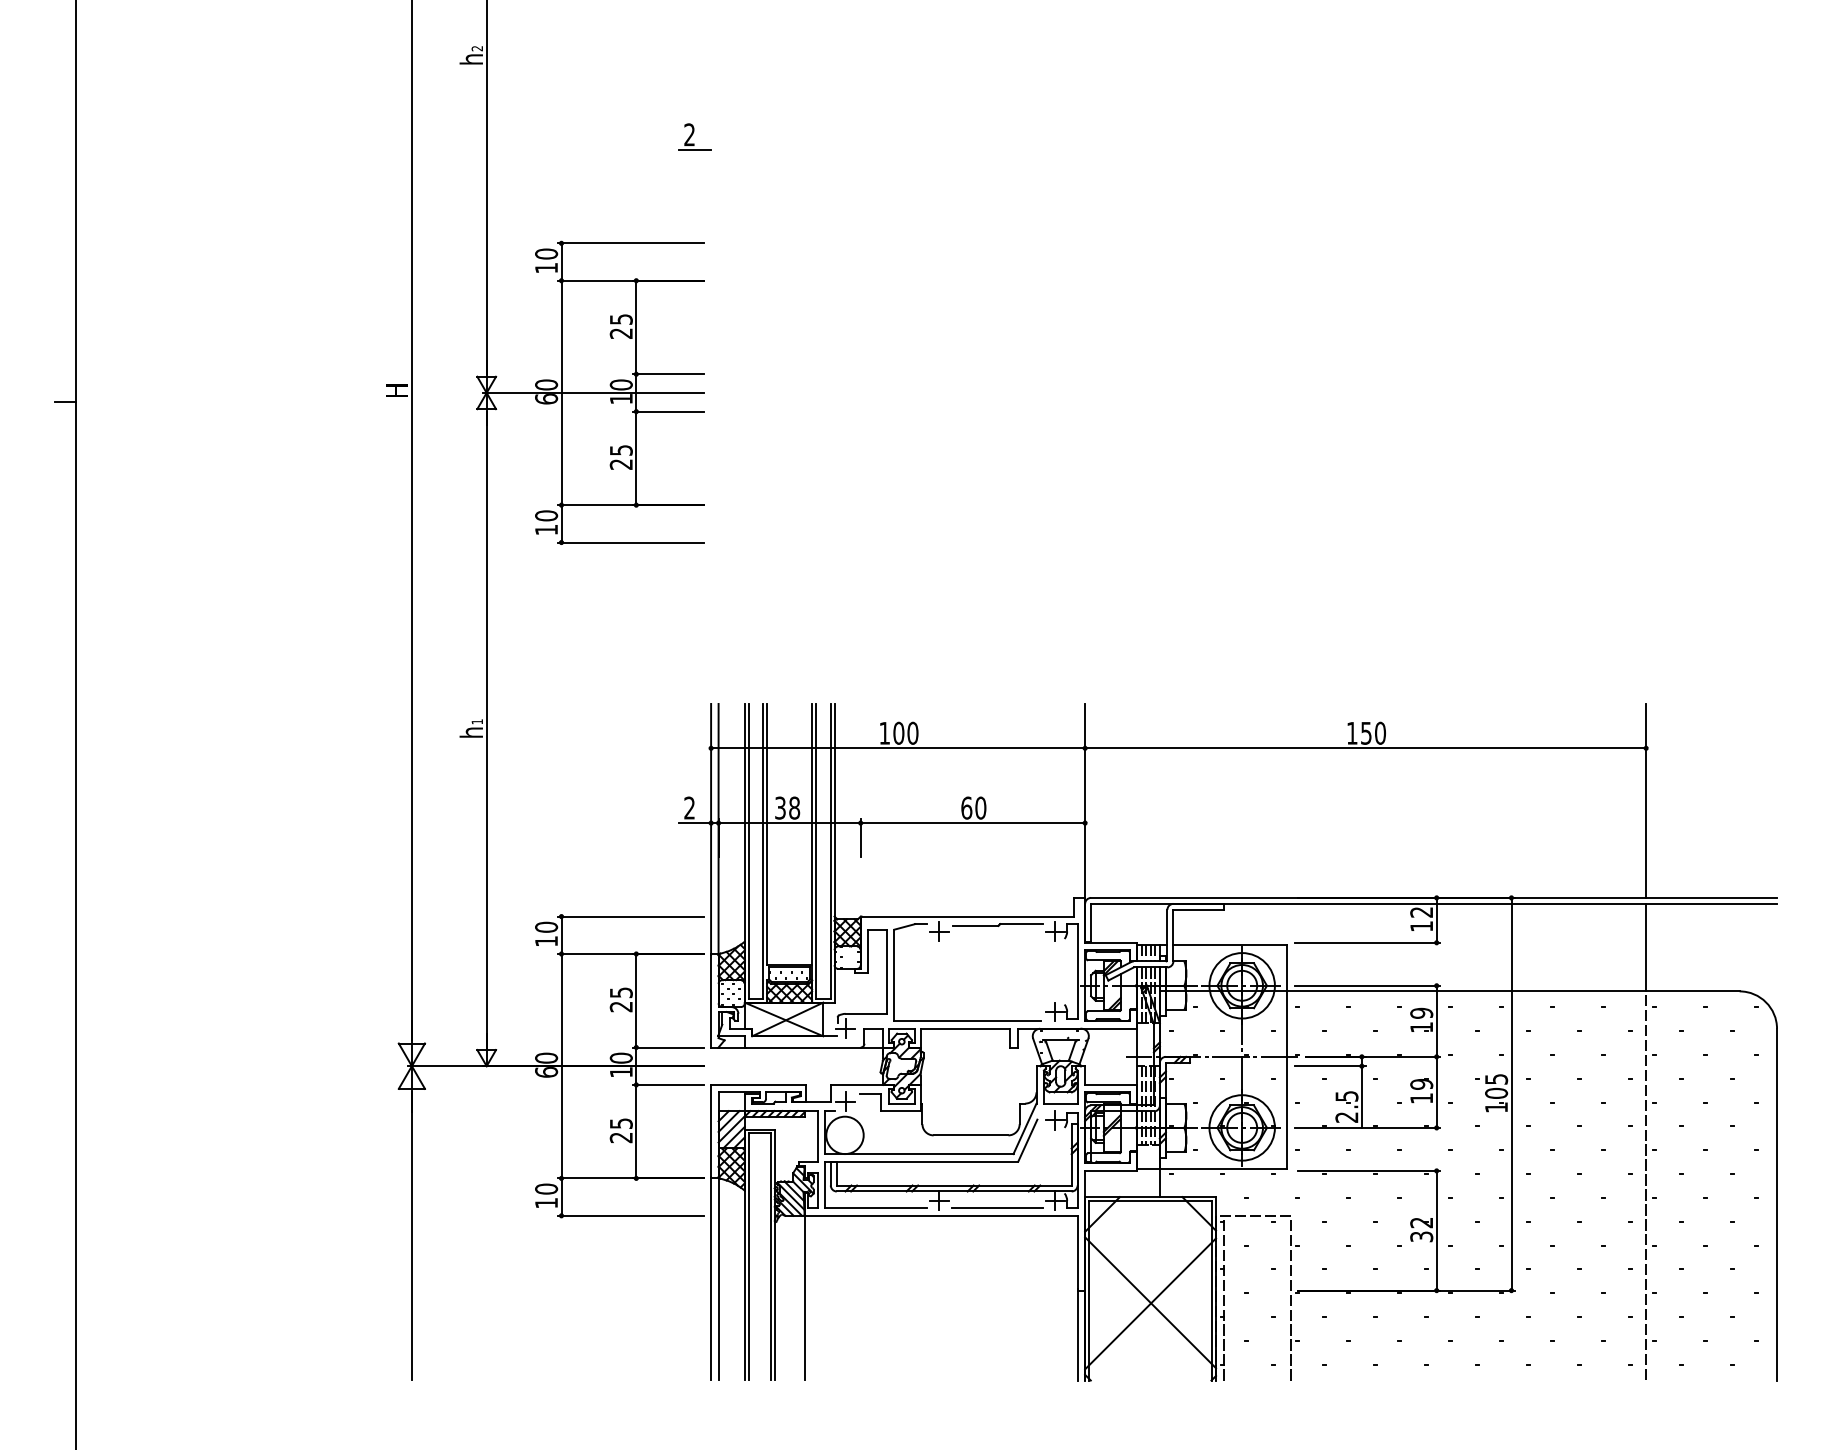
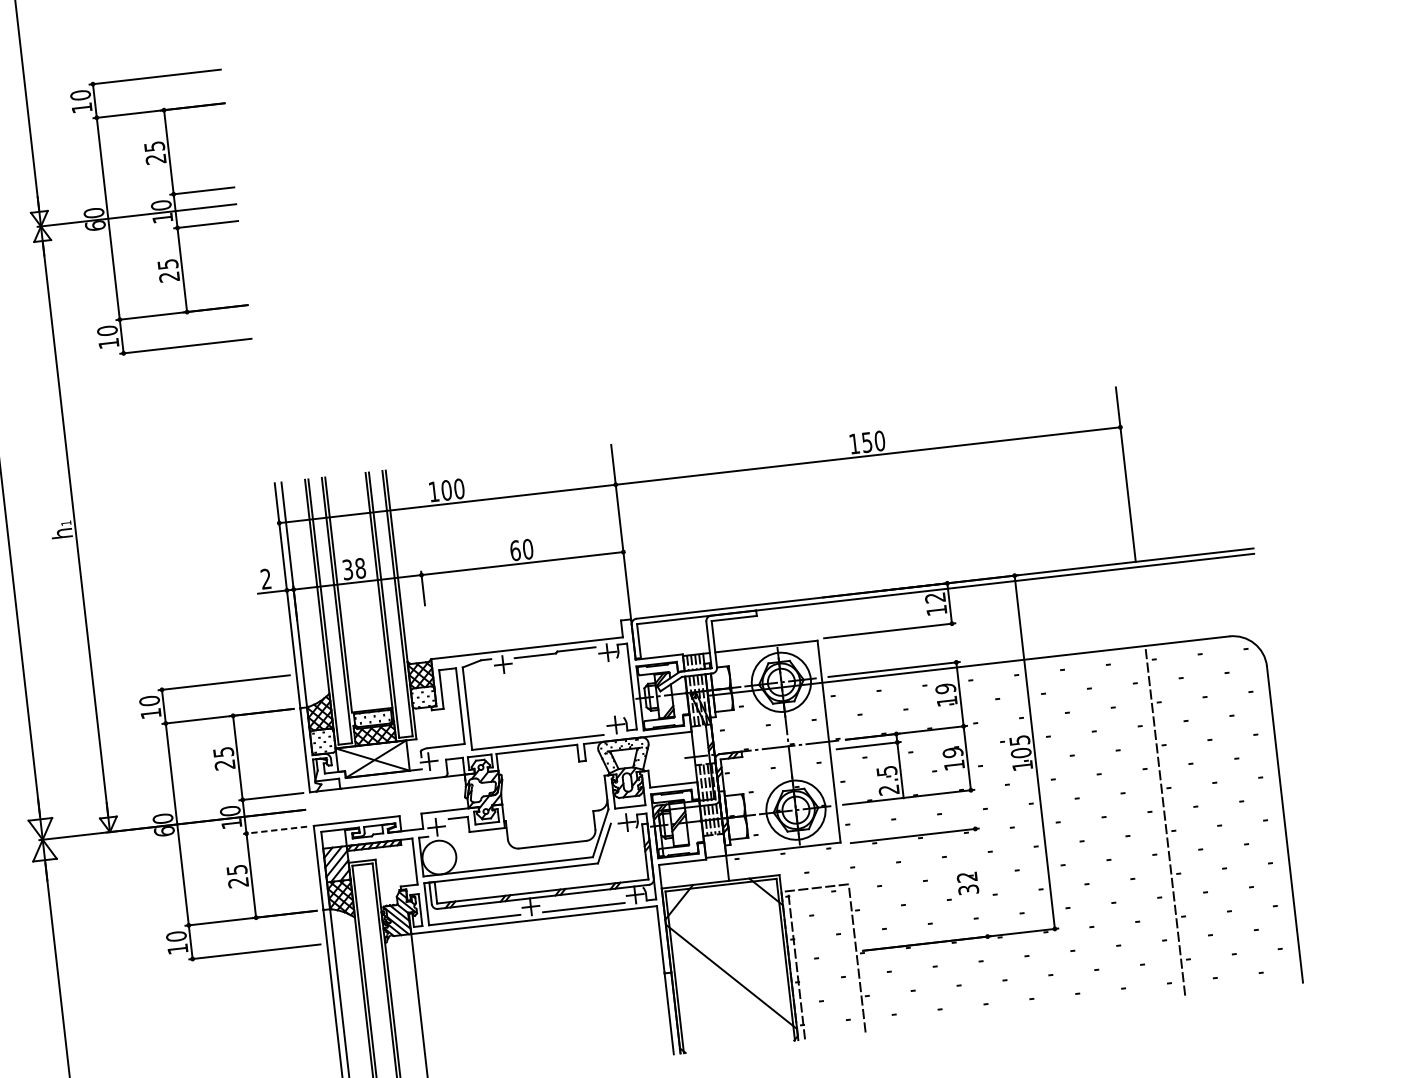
line: (1646, 947) -> (1141, 606), removed
line: (668, 1084) -> (275, 829), solid -> dashed
line: (1436, 1230) -> (981, 882), removed
line: (1150, 1303) -> (731, 977), removed

